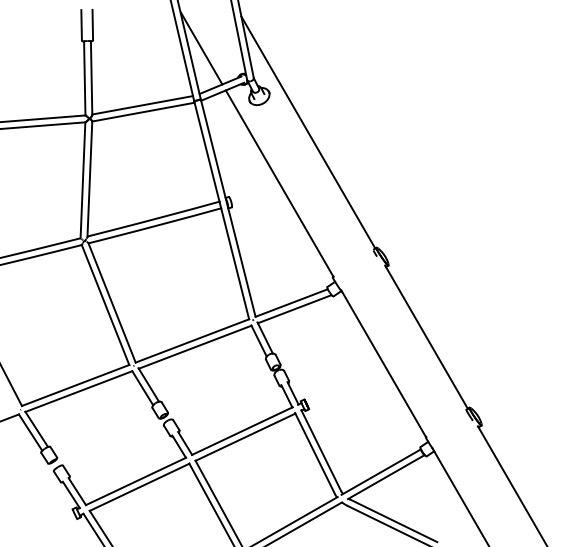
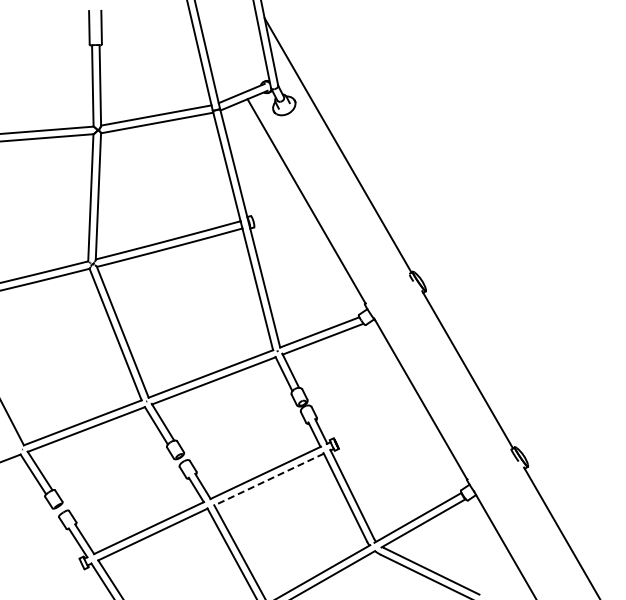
line: (201, 48) -> (220, 53), removed
line: (245, 437) -> (269, 479), solid -> dashed

